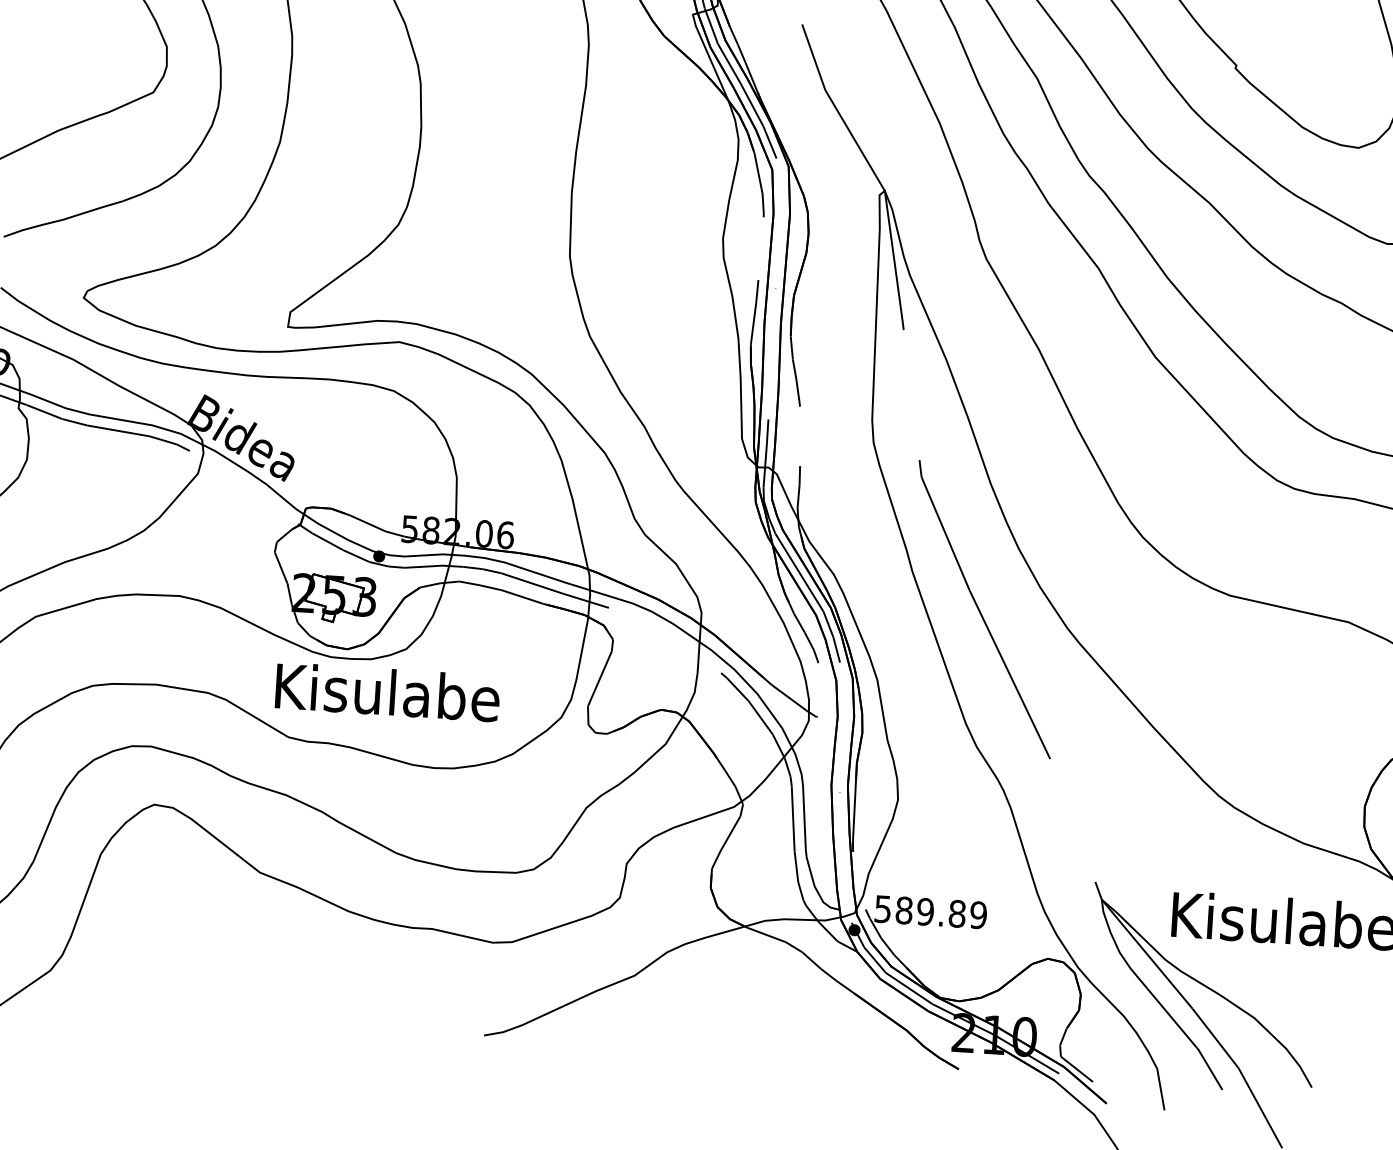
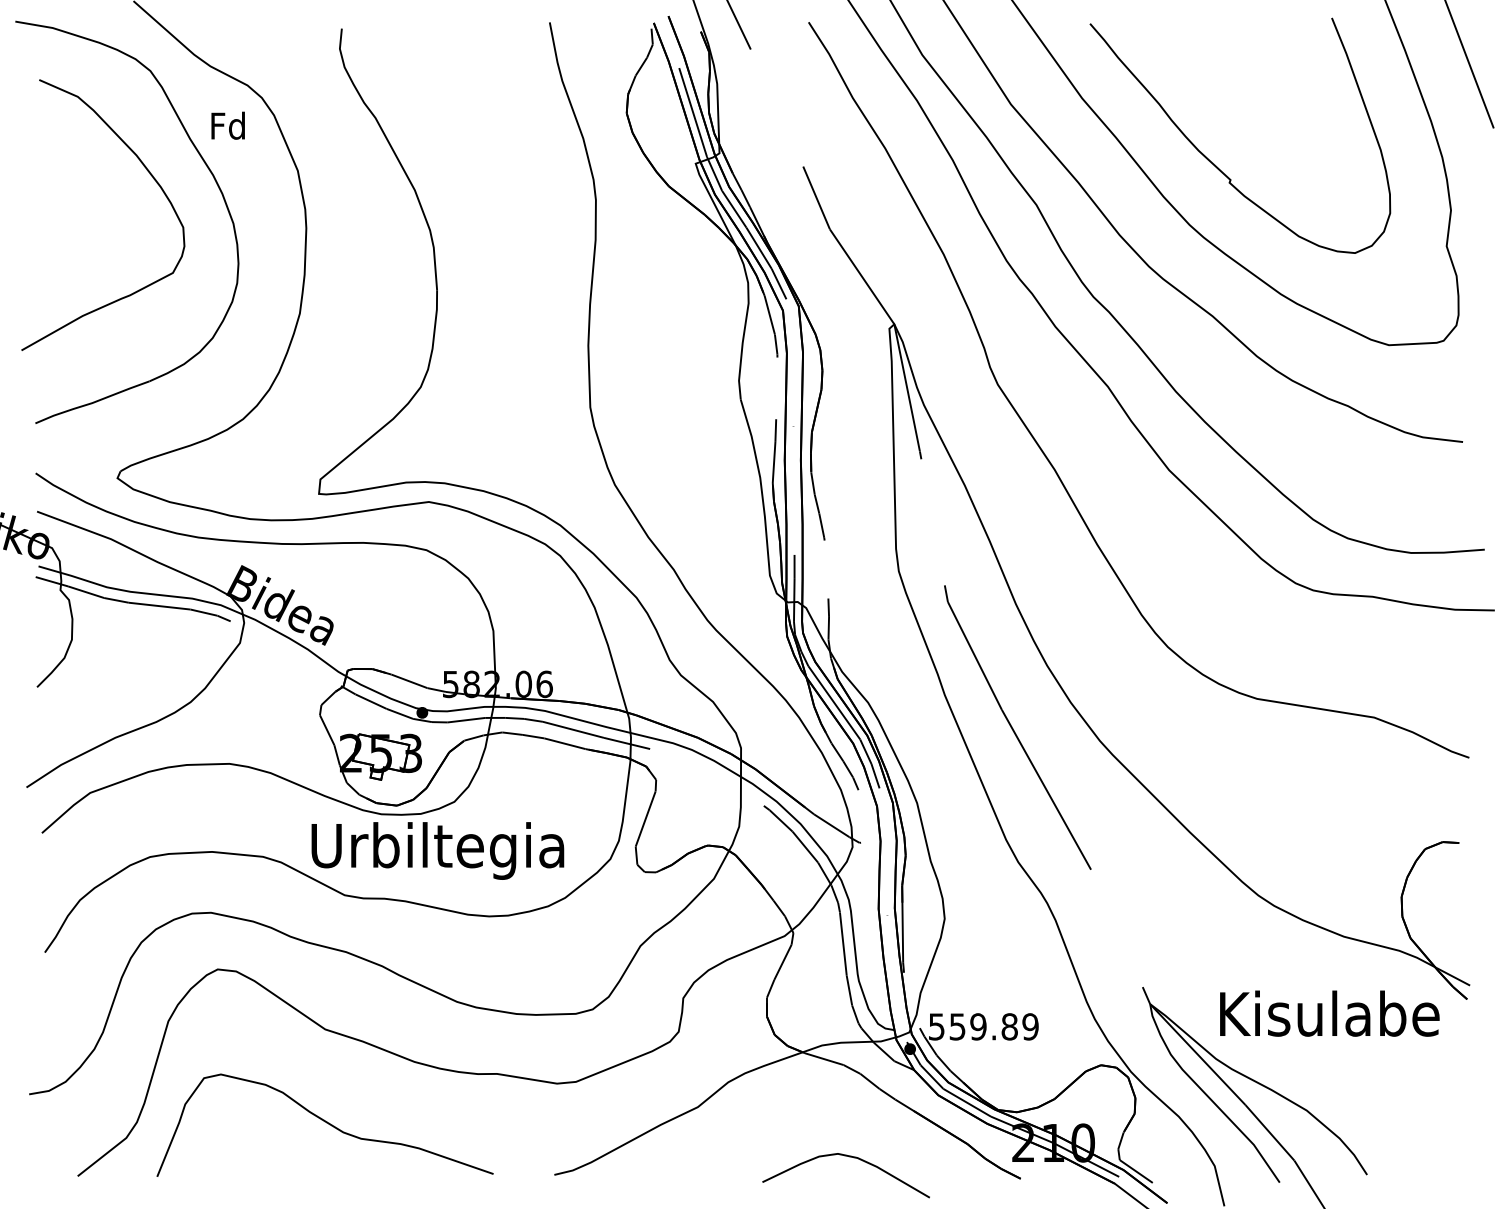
text: (385, 697) -> (437, 850), Kisulabe -> Urbiltegia
text: (904, 910) -> (957, 1026), 589.89 -> 559.89
curve: (254, 967) -> (325, 1122), added
curve: (785, 1036) -> (849, 1157), added

